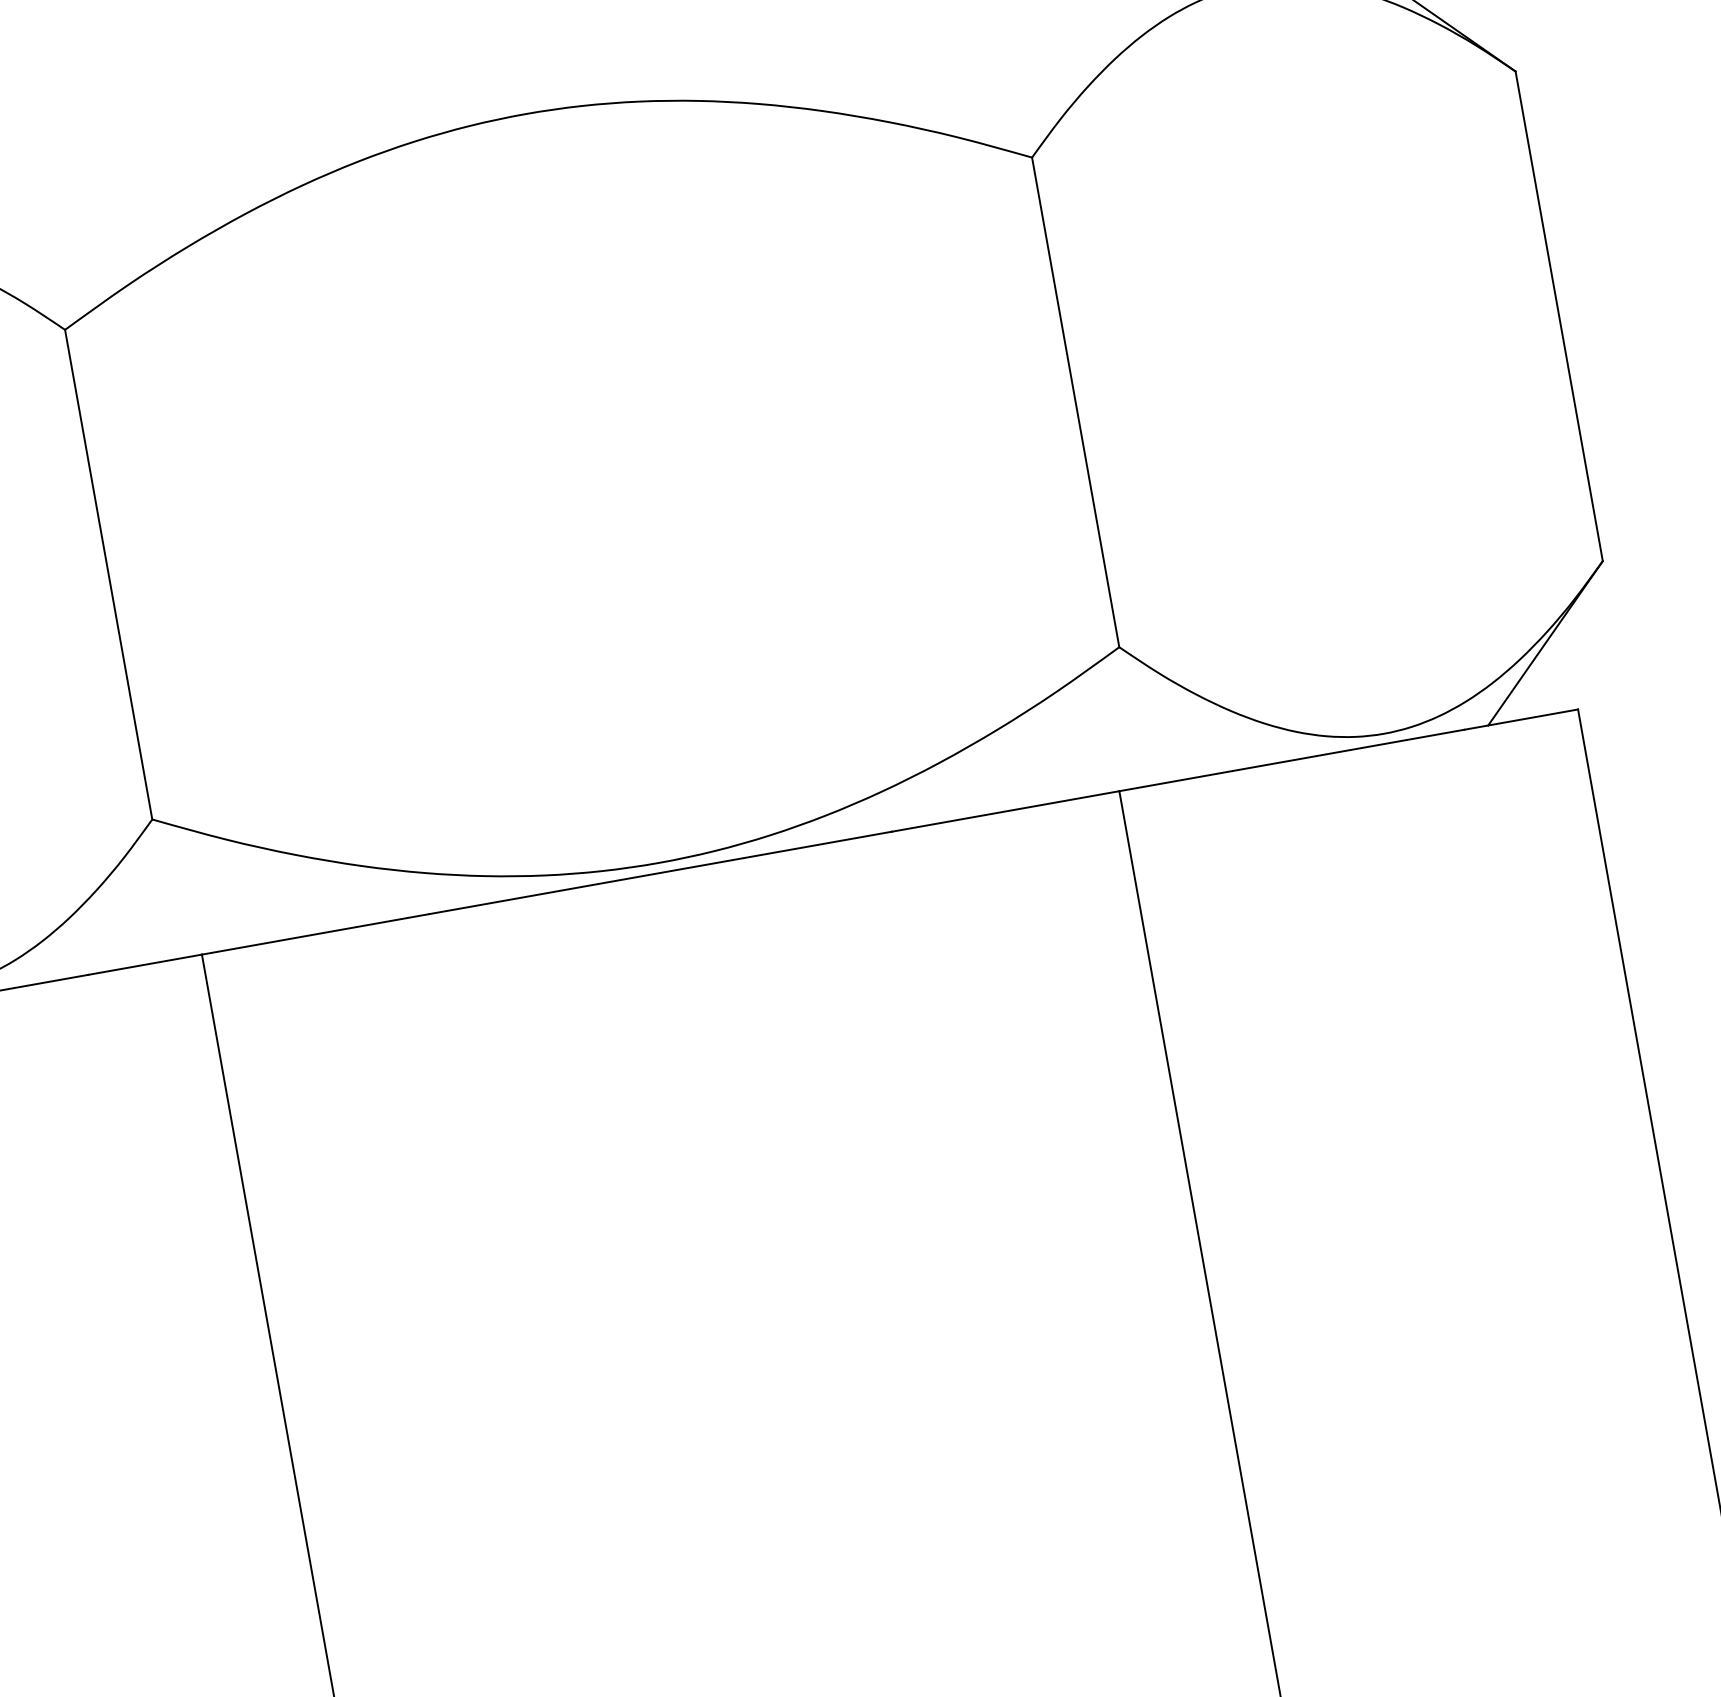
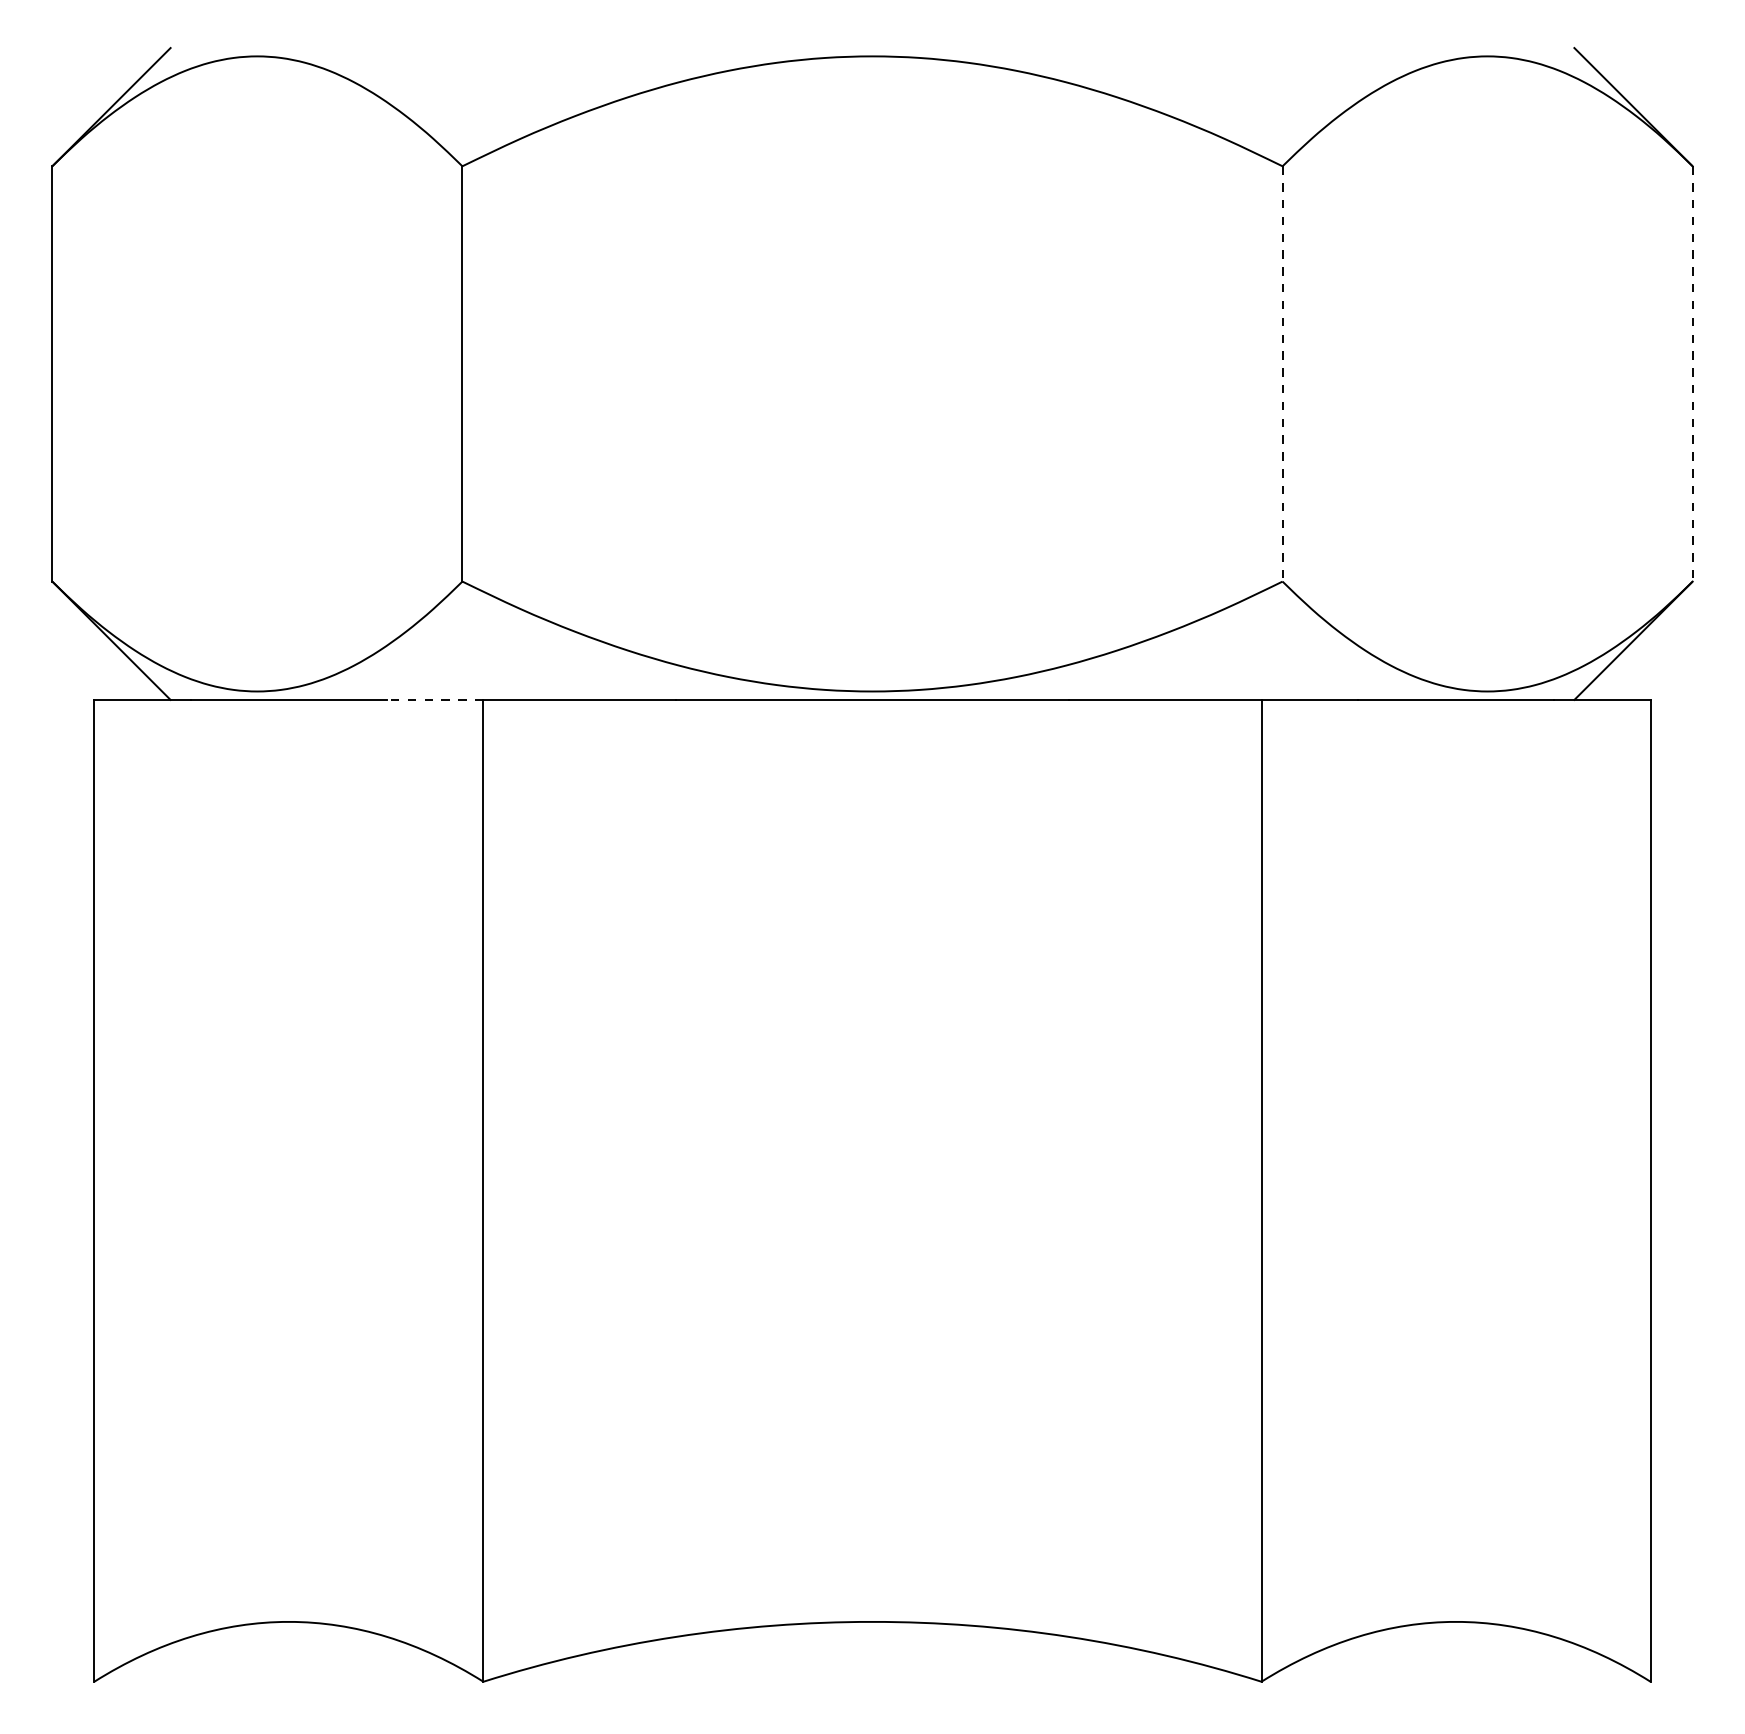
line: (1558, 315) -> (1692, 373), solid -> dashed
line: (1075, 401) -> (1282, 373), solid -> dashed
line: (144, 964) -> (434, 699), solid -> dashed

